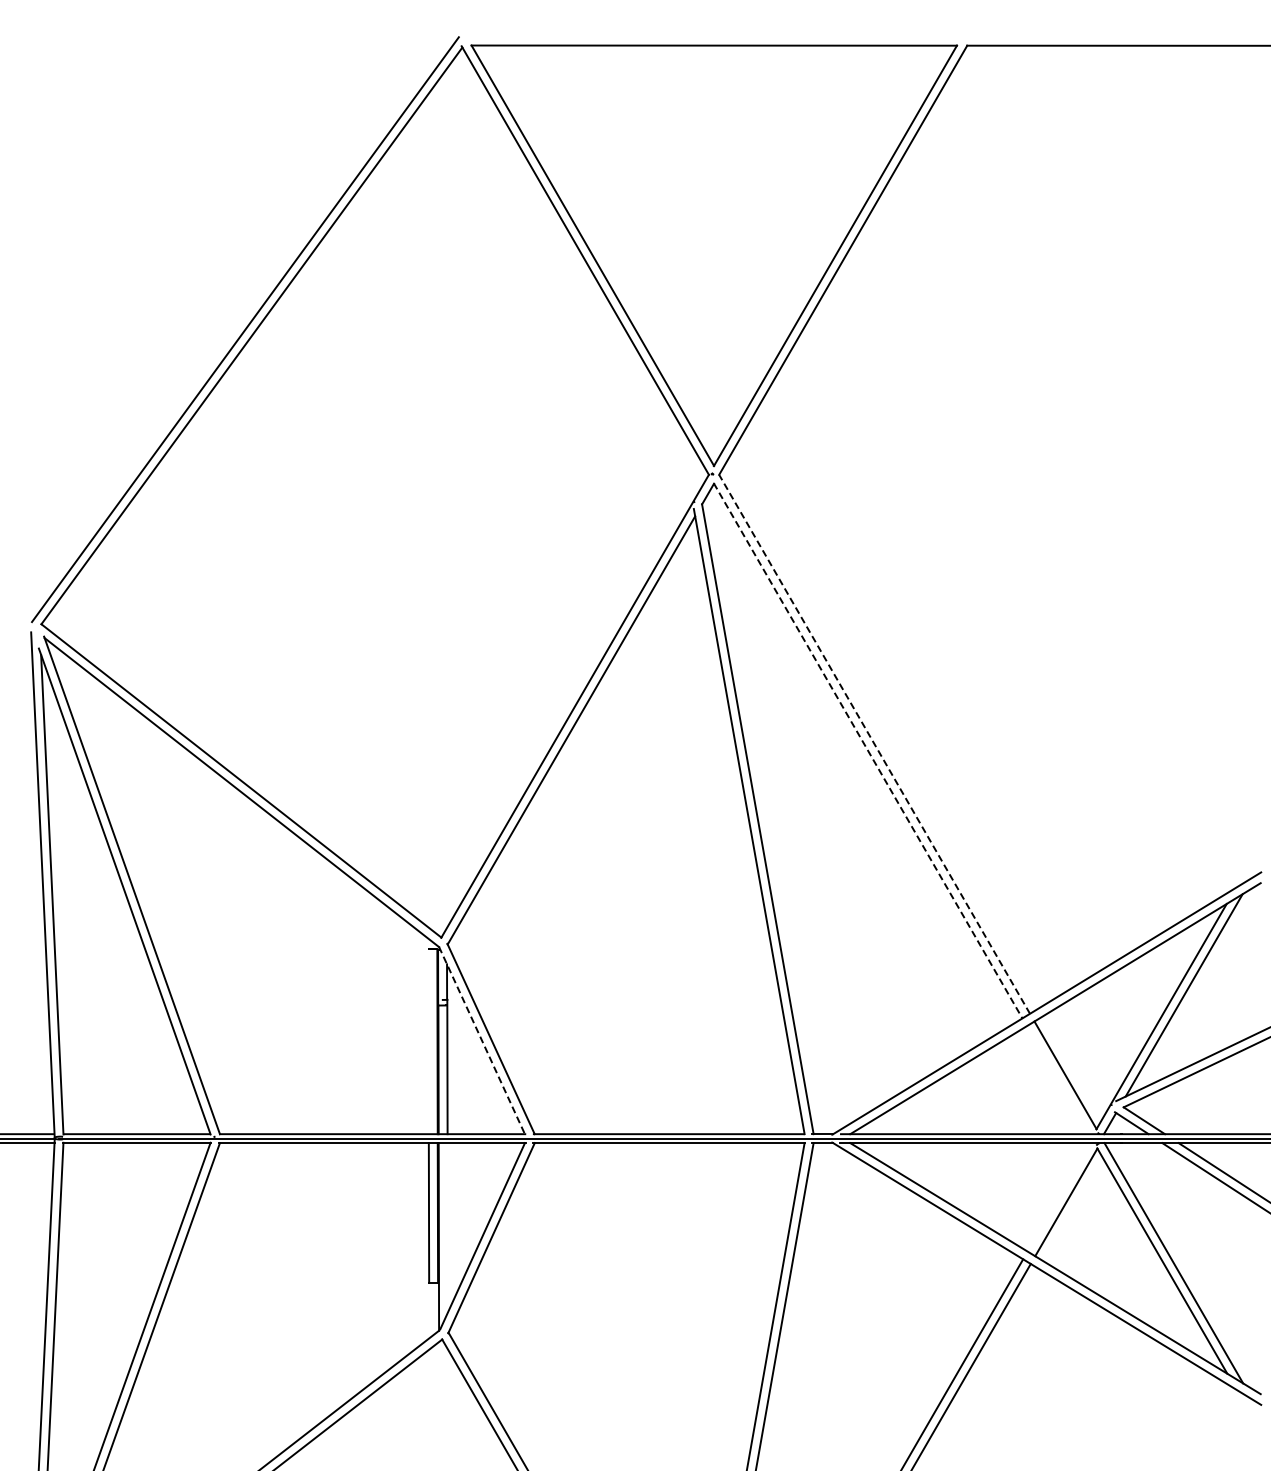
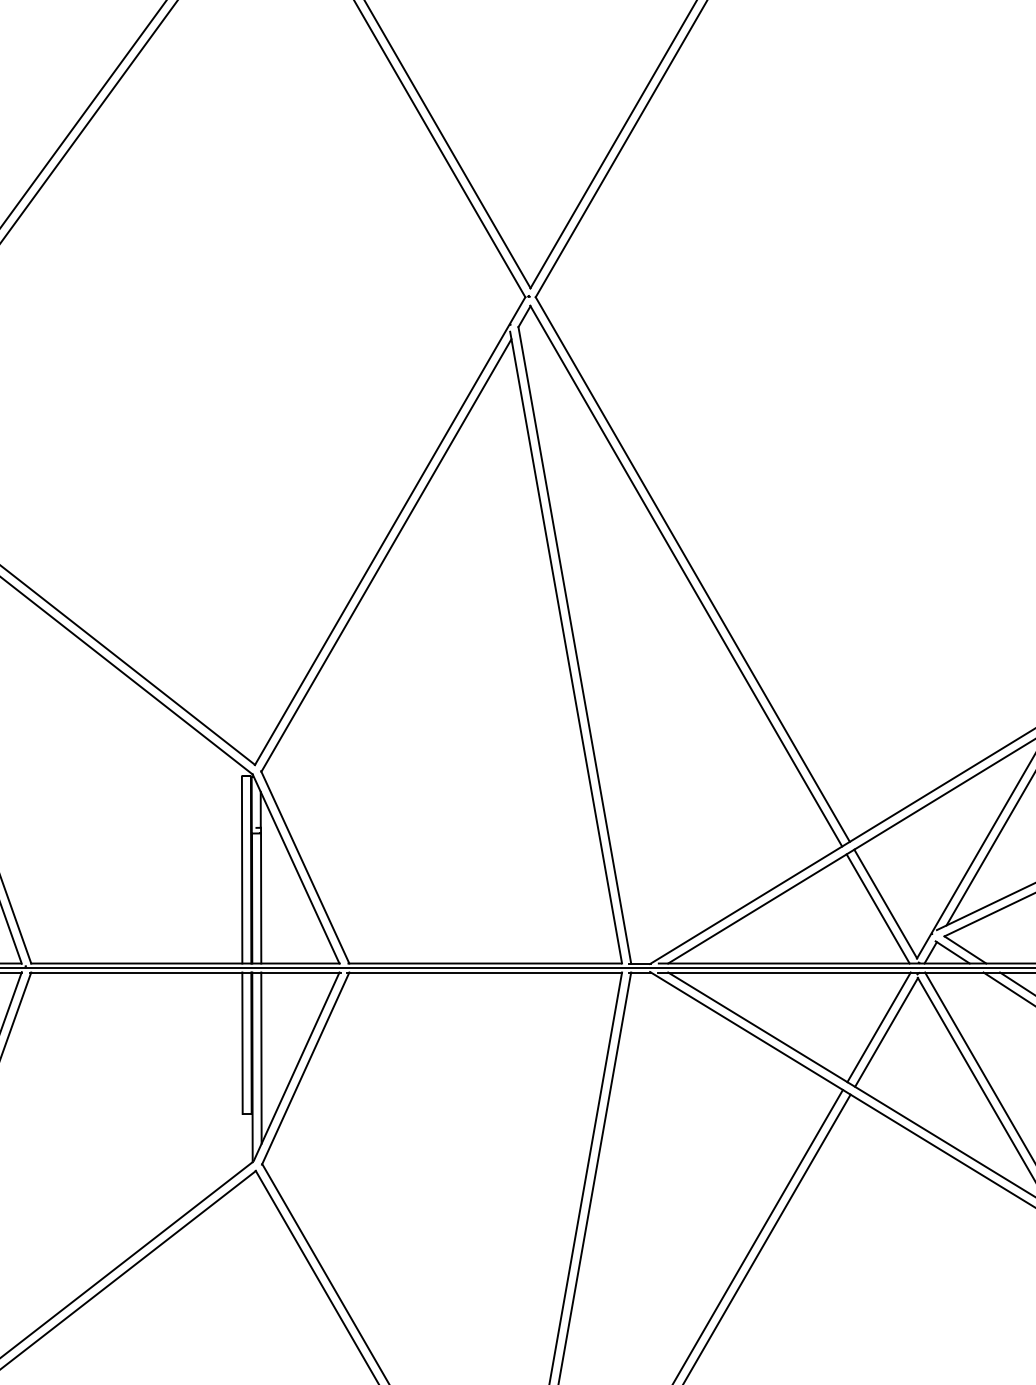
line: (874, 743) -> (692, 568), dashed -> solid
line: (868, 750) -> (686, 575), dashed -> solid
line: (482, 1040) -> (296, 868), dashed -> solid
line: (428, 1041) -> (242, 869), added
line: (1057, 1080) -> (877, 909), added
line: (1058, 1197) -> (878, 1027), added
line: (447, 1227) -> (261, 1057), added

